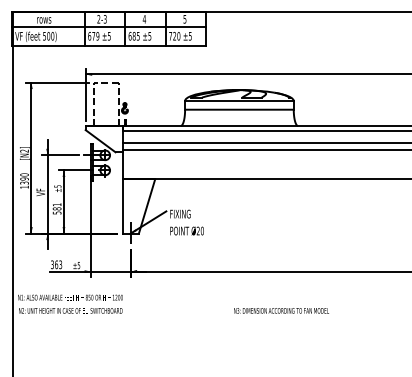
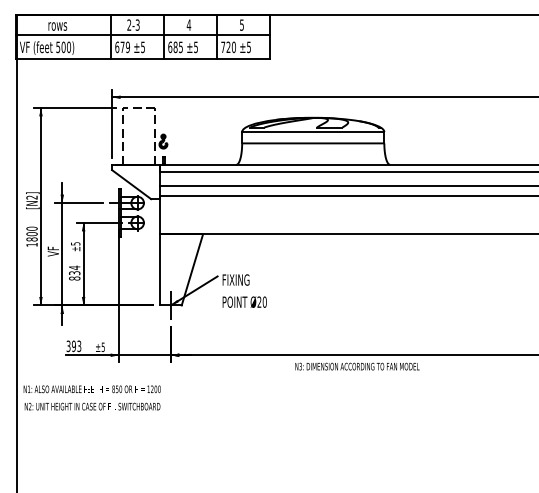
text: (24, 180) -> (31, 236), 1390 -> 1800
text: (56, 208) -> (74, 272), 581 -> 834
text: (56, 264) -> (73, 346), 363 -> 393
text: (281, 310) -> (357, 366), moved

